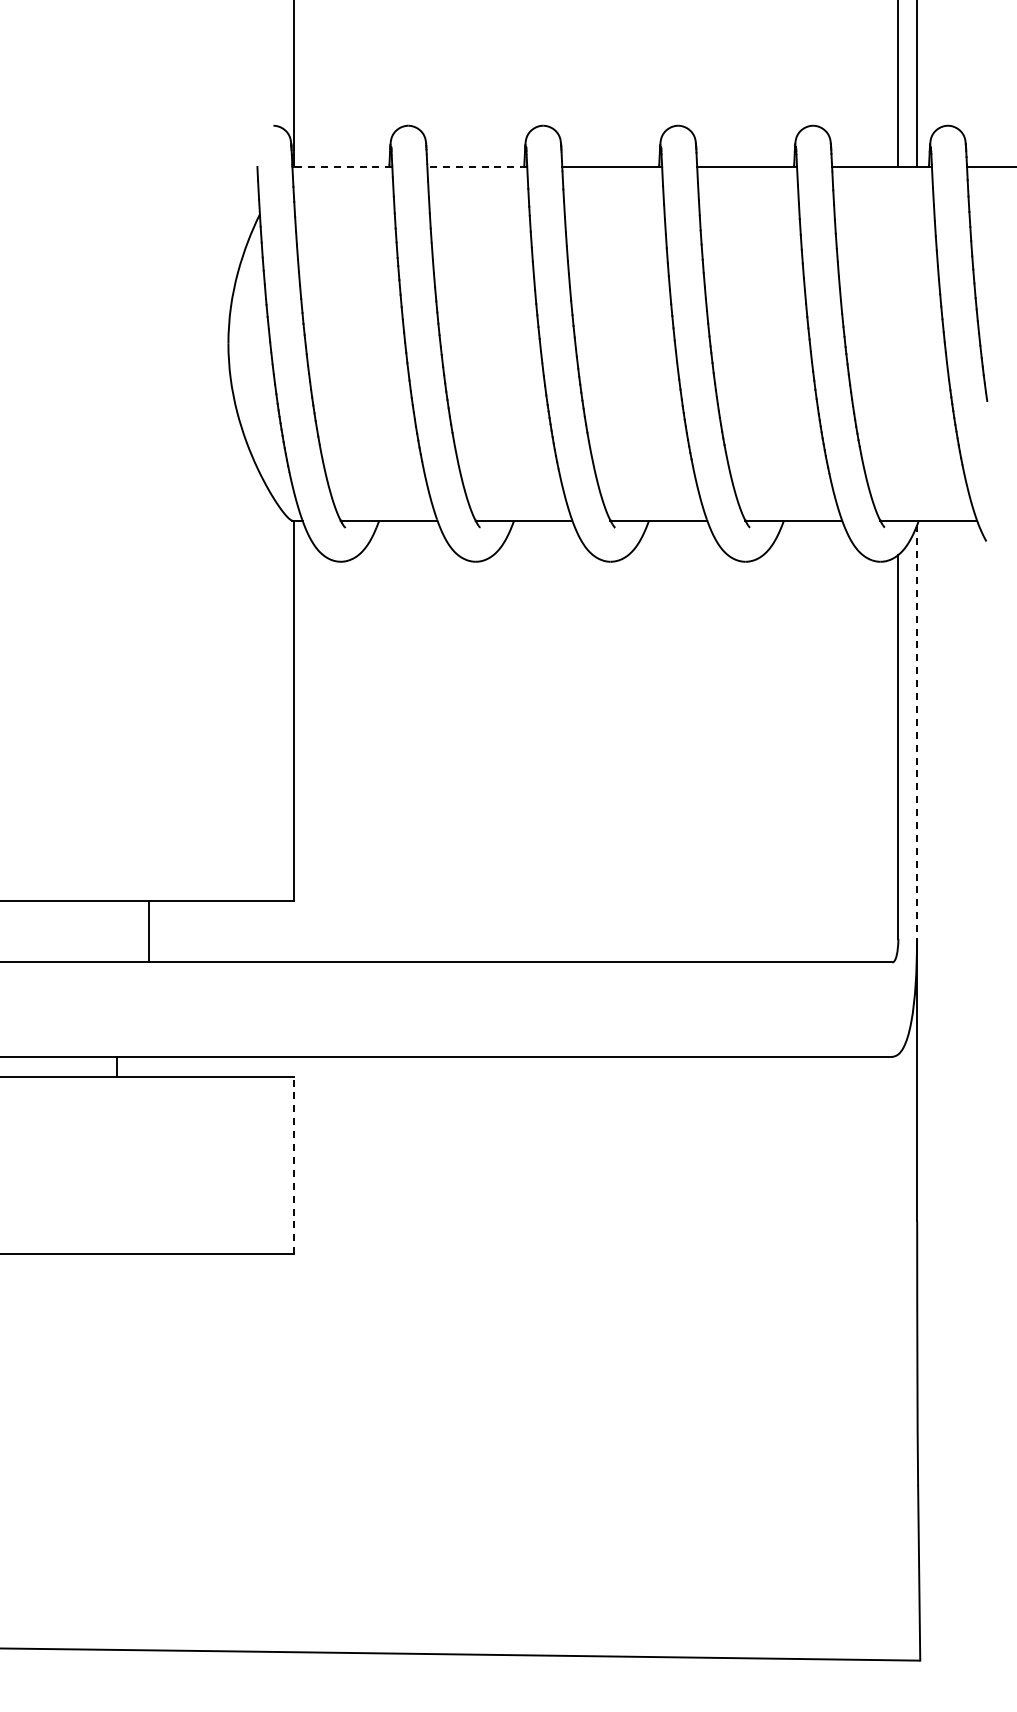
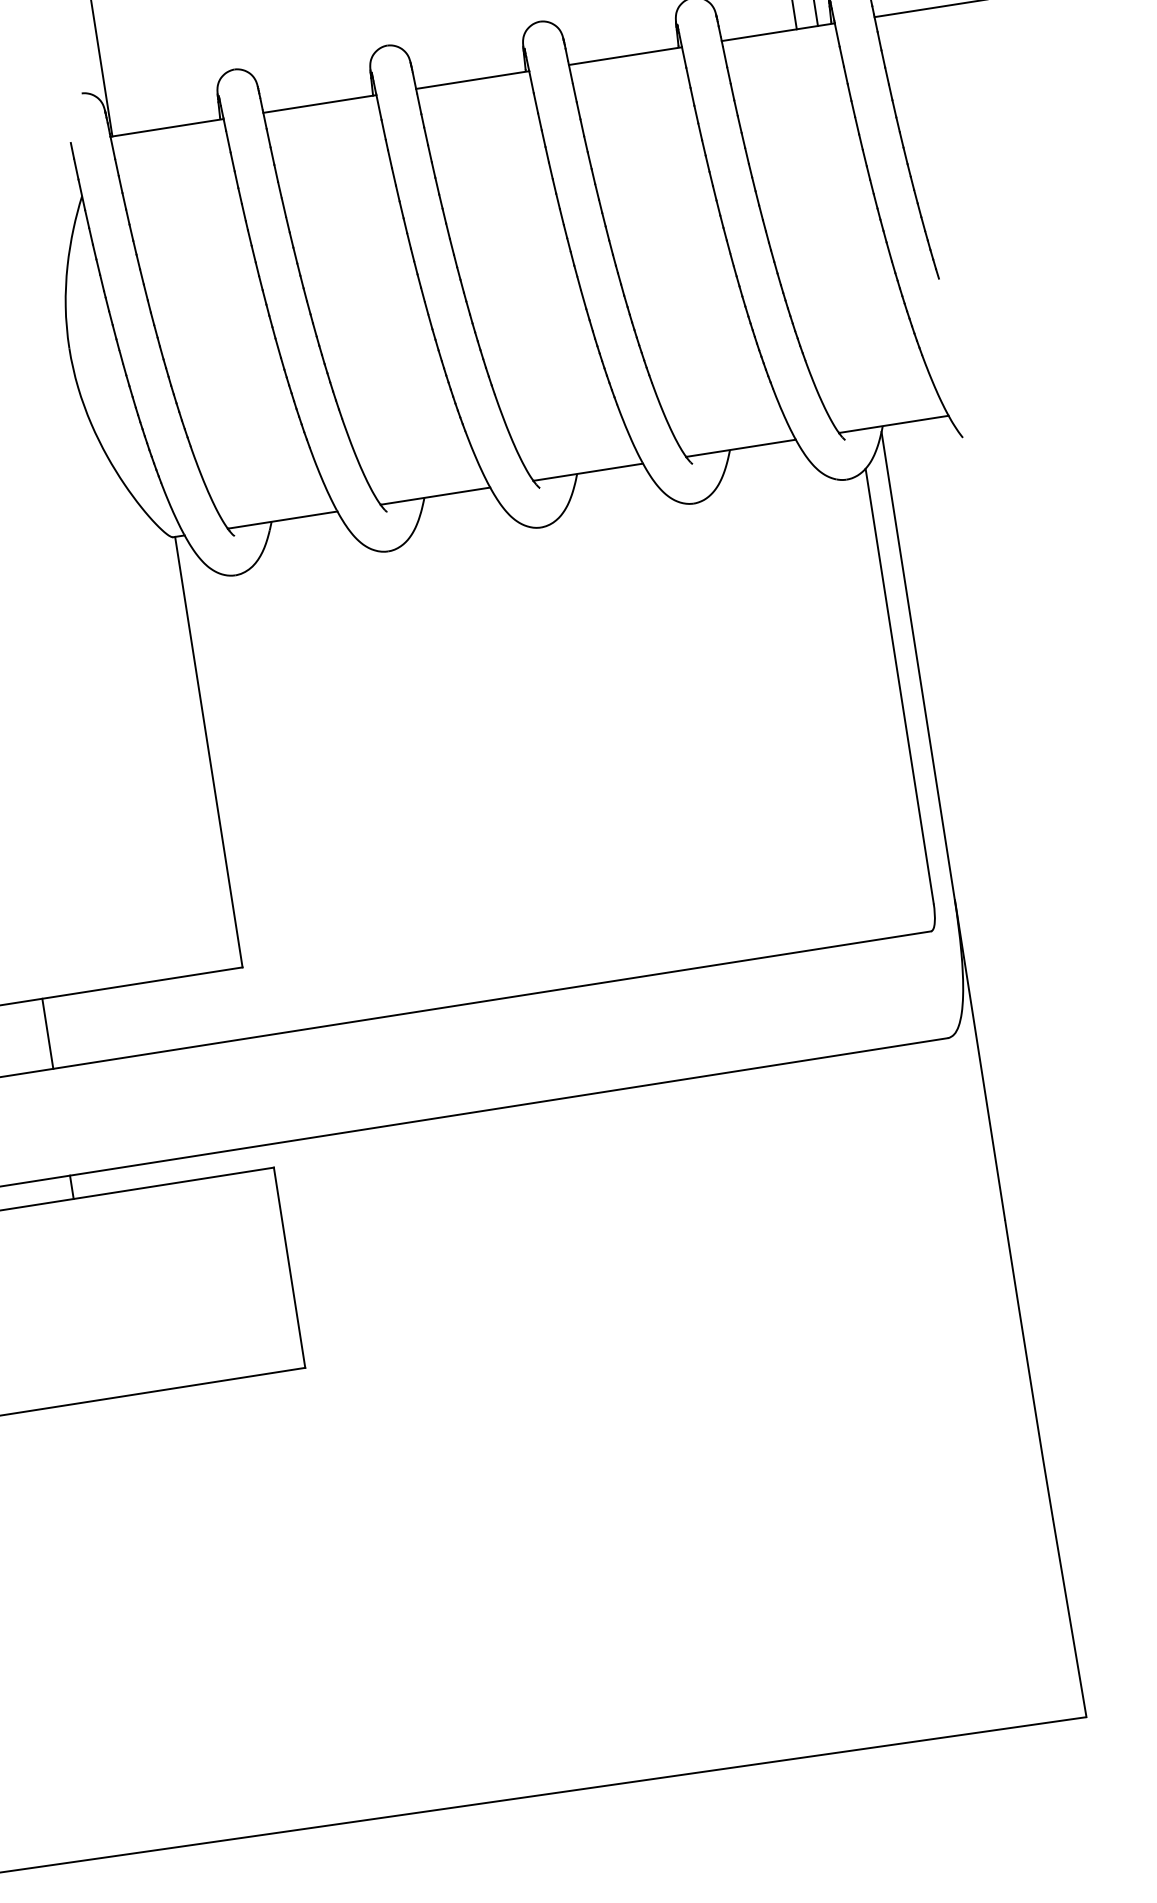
line: (342, 166) -> (167, 127), dashed -> solid
line: (477, 166) -> (320, 103), dashed -> solid
line: (917, 732) -> (918, 666), dashed -> solid
line: (149, 931) -> (47, 1033), moved
line: (294, 1165) -> (289, 1267), dashed -> solid

